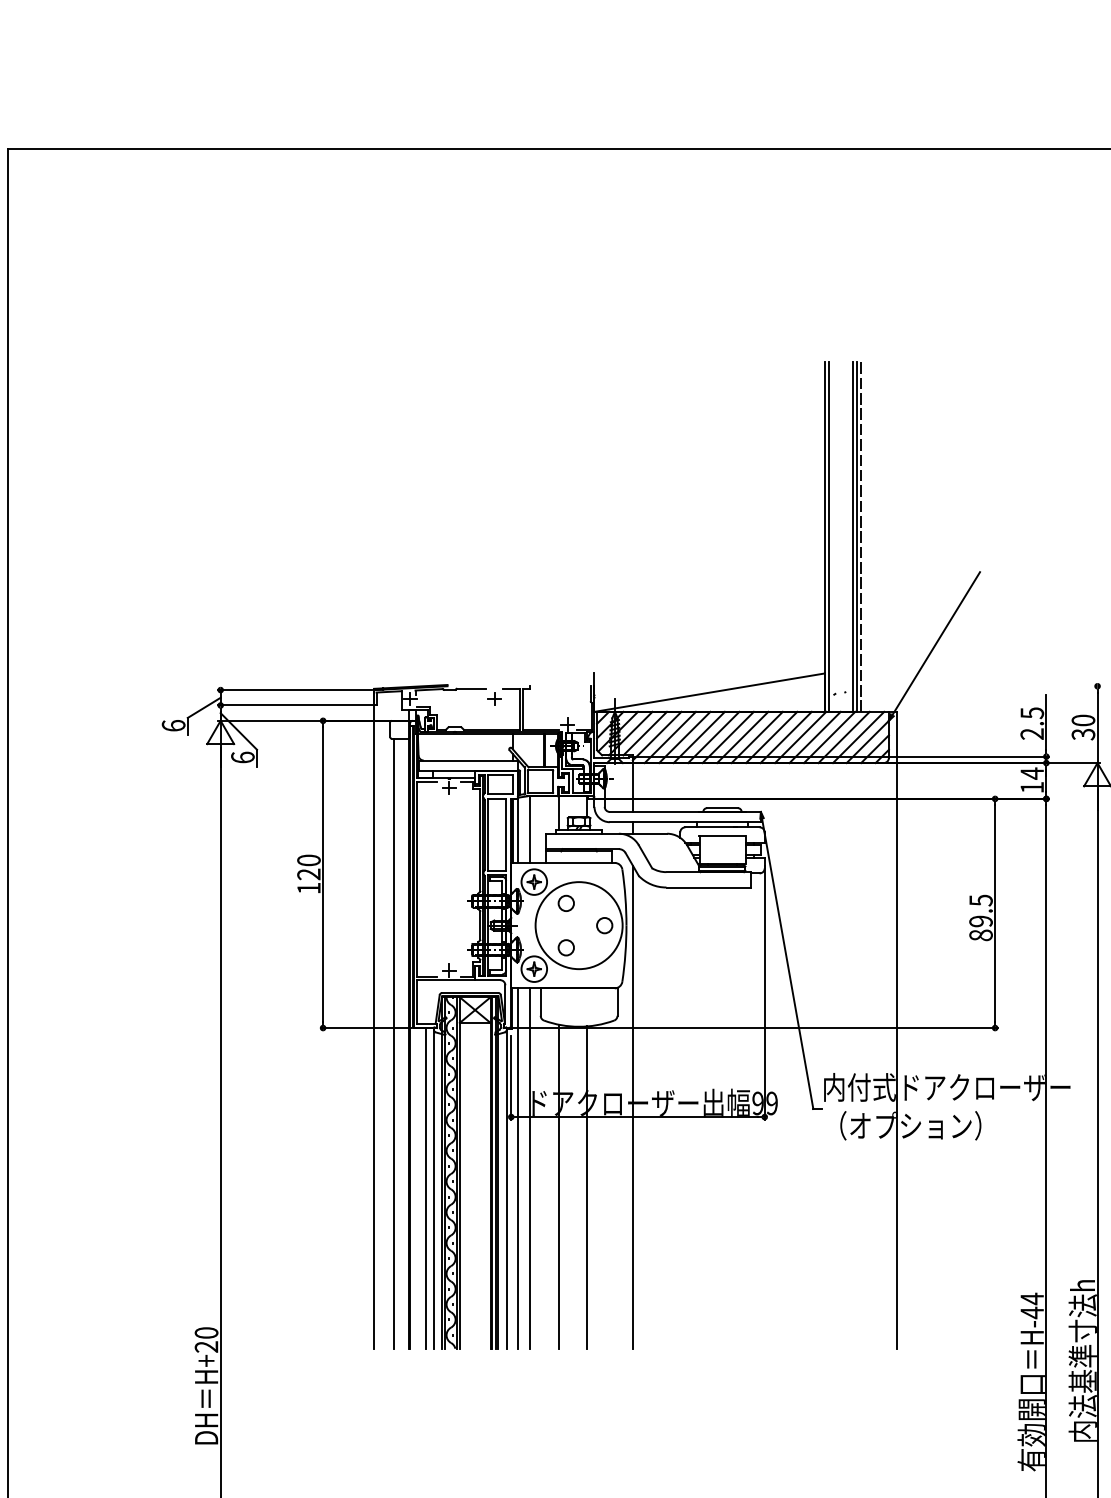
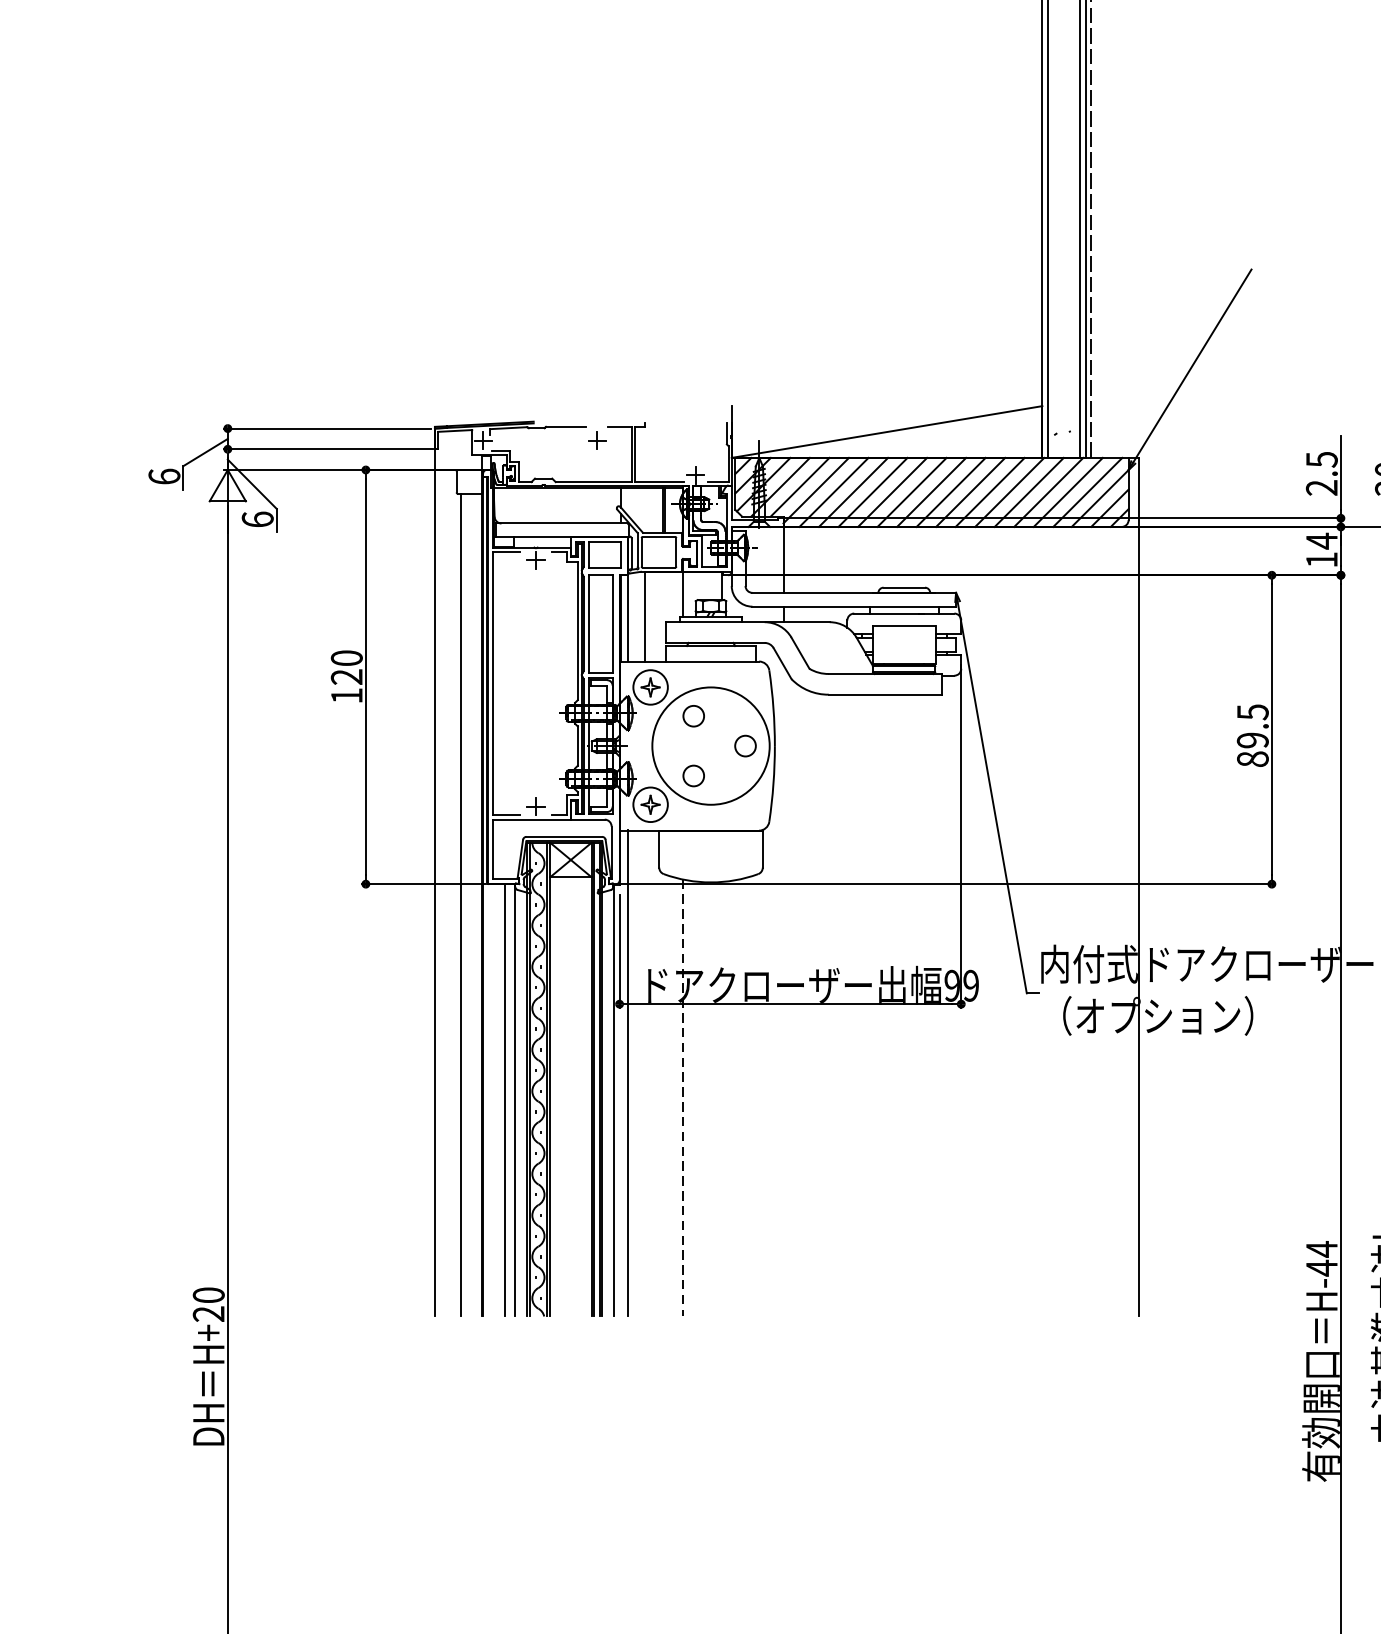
line: (632, 1106) -> (782, 989), removed
line: (530, 1168) -> (645, 1073), removed
line: (558, 1187) -> (683, 1099), solid -> dashed
line: (587, 1187) -> (722, 1099), removed

